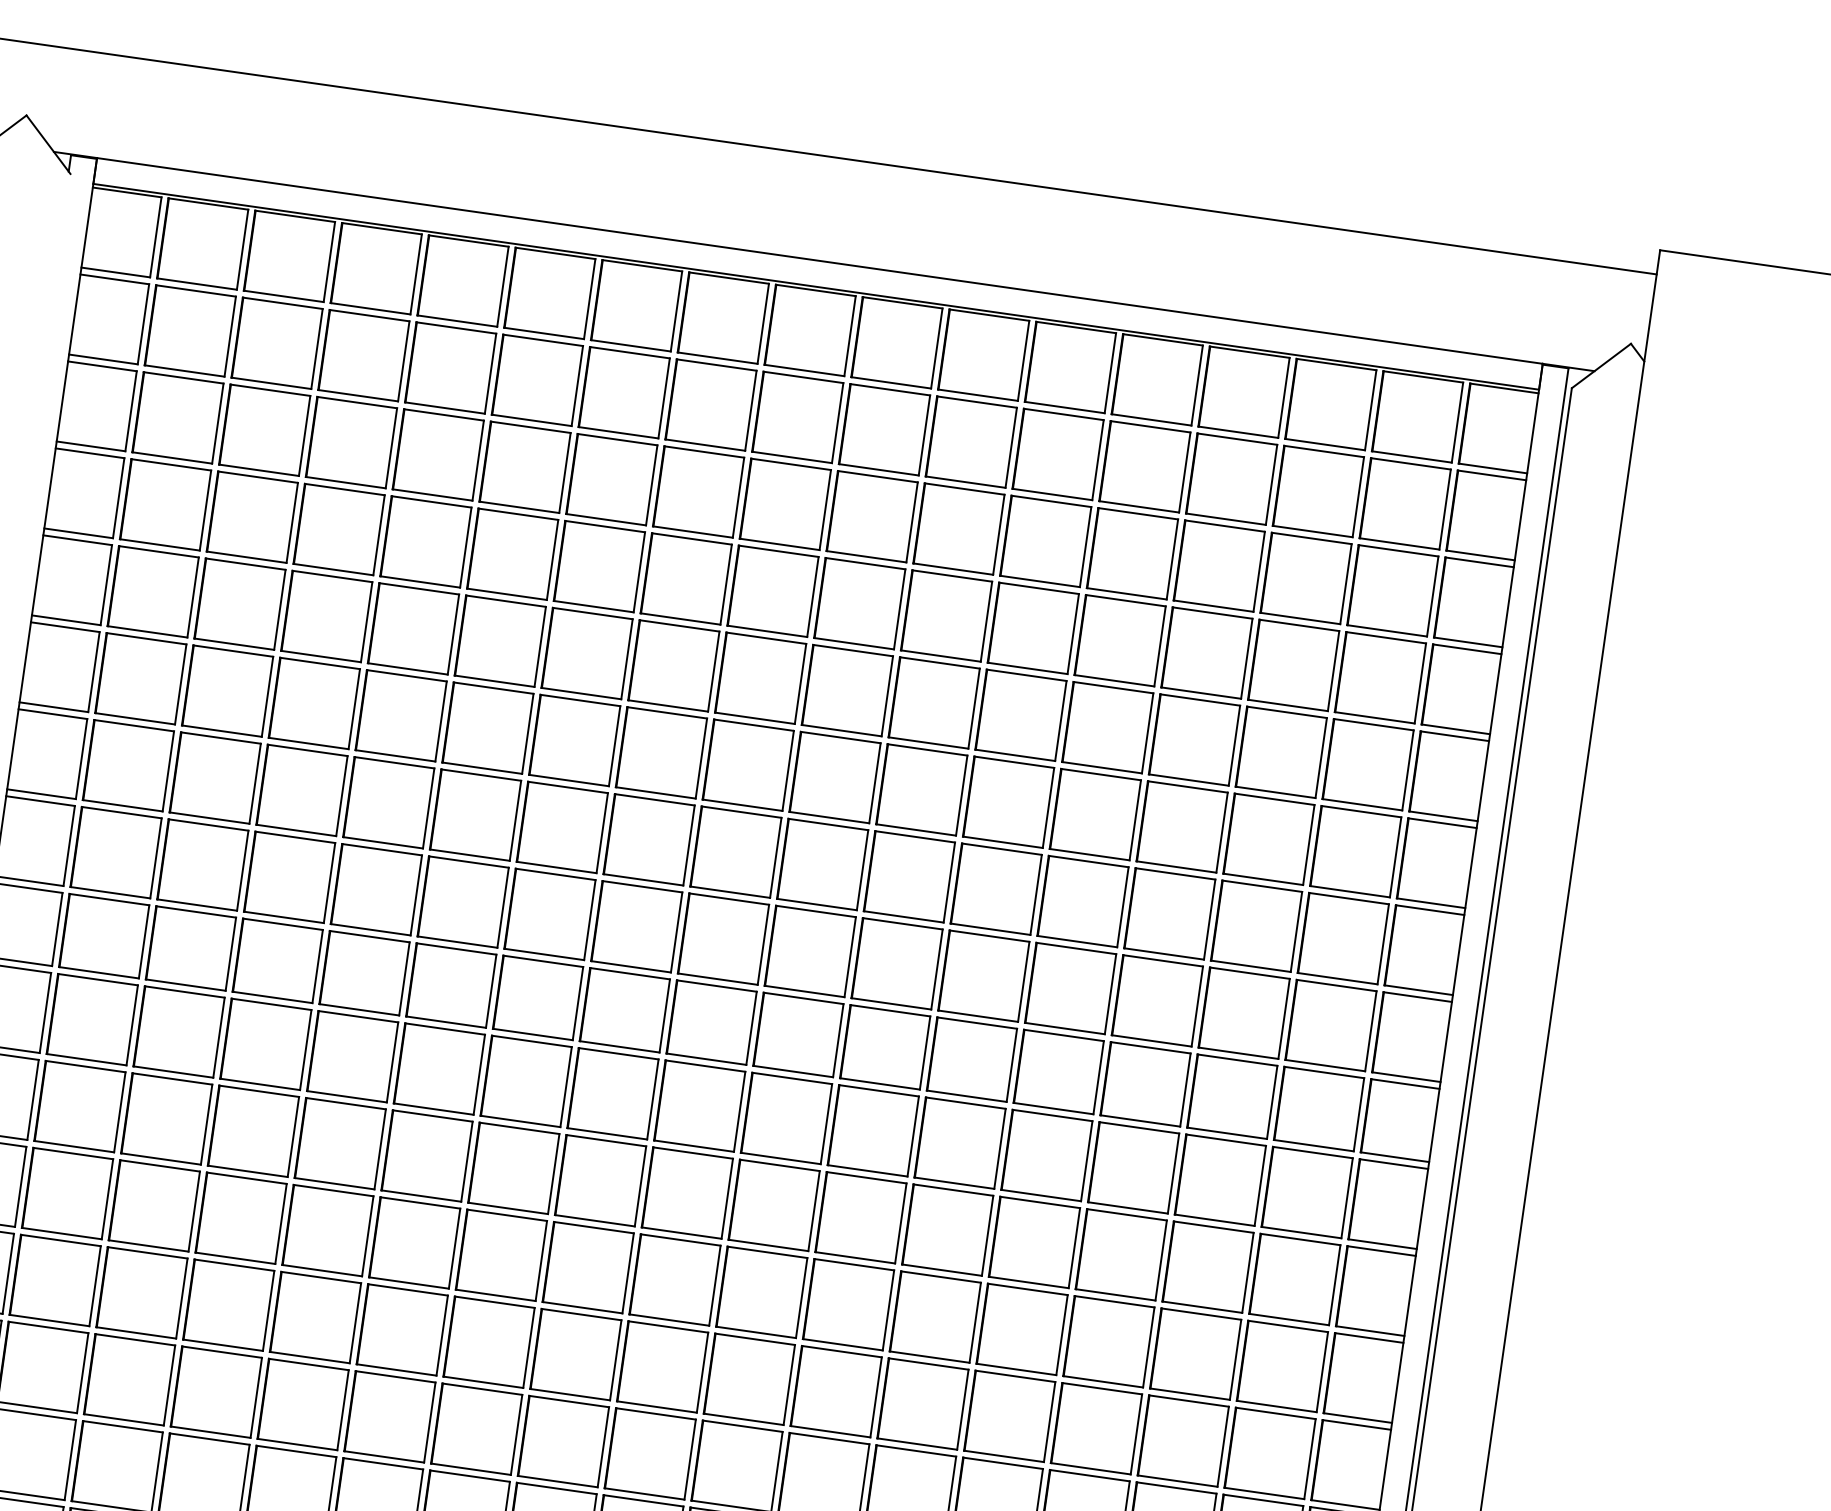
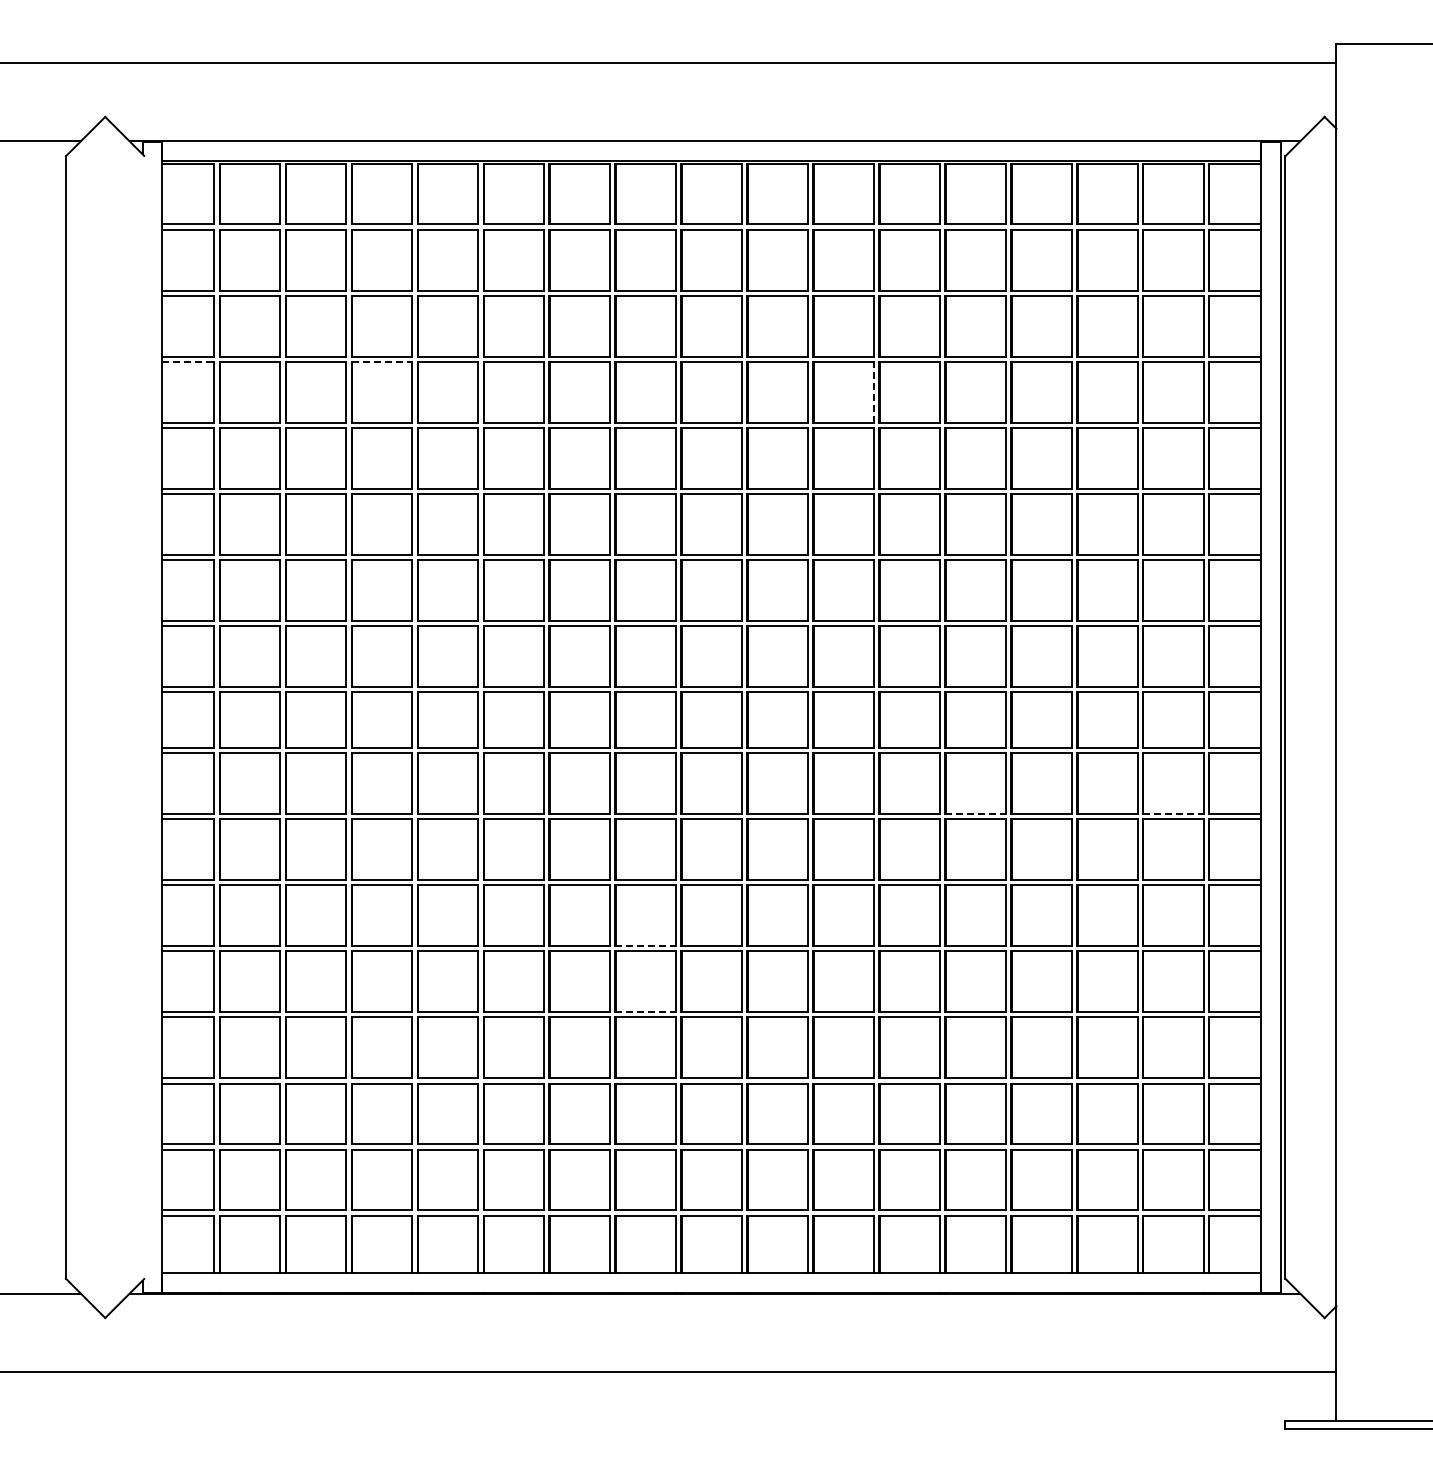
line: (90, 452) -> (188, 361), solid -> dashed
line: (345, 489) -> (382, 361), solid -> dashed
line: (987, 620) -> (874, 391), solid -> dashed
line: (1042, 1195) -> (976, 813), solid -> dashed
line: (1301, 1231) -> (1173, 813), solid -> dashed
line: (583, 1308) -> (646, 946), solid -> dashed
line: (571, 1395) -> (646, 1012), solid -> dashed

